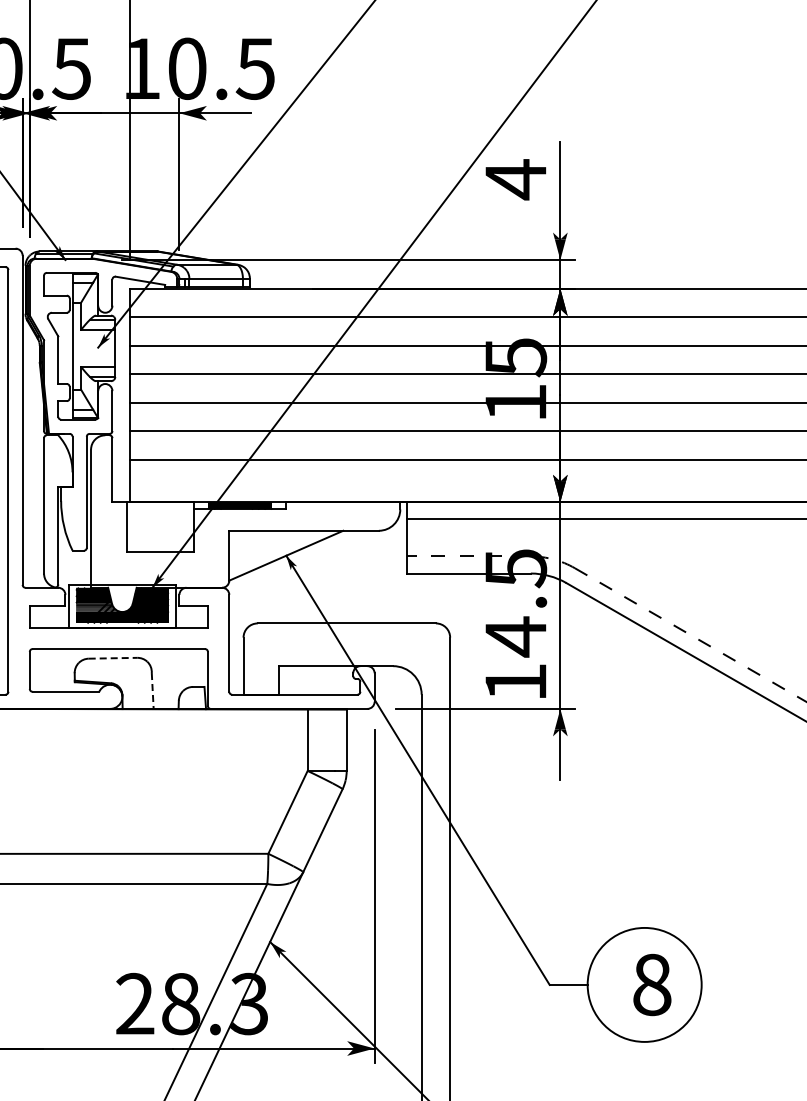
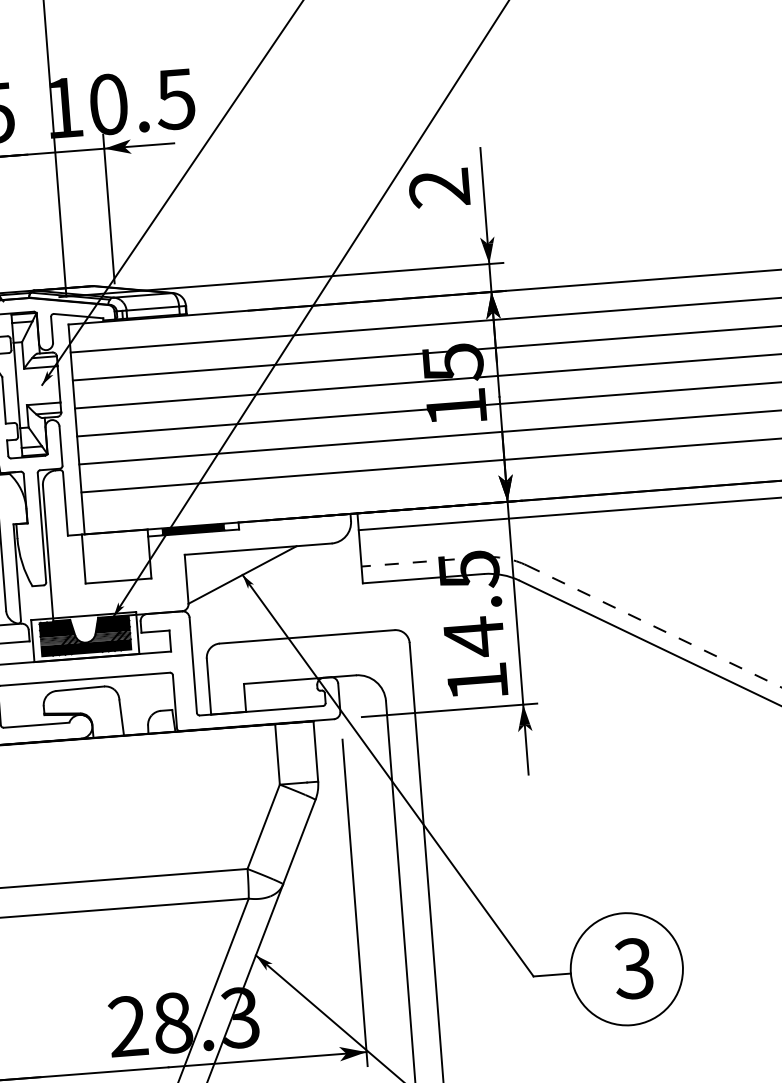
text: (515, 179) -> (439, 188), 4 -> 2
line: (113, 658) -> (80, 688), dashed -> solid
line: (152, 691) -> (121, 718), dashed -> solid
text: (651, 984) -> (633, 968), 8 -> 3

